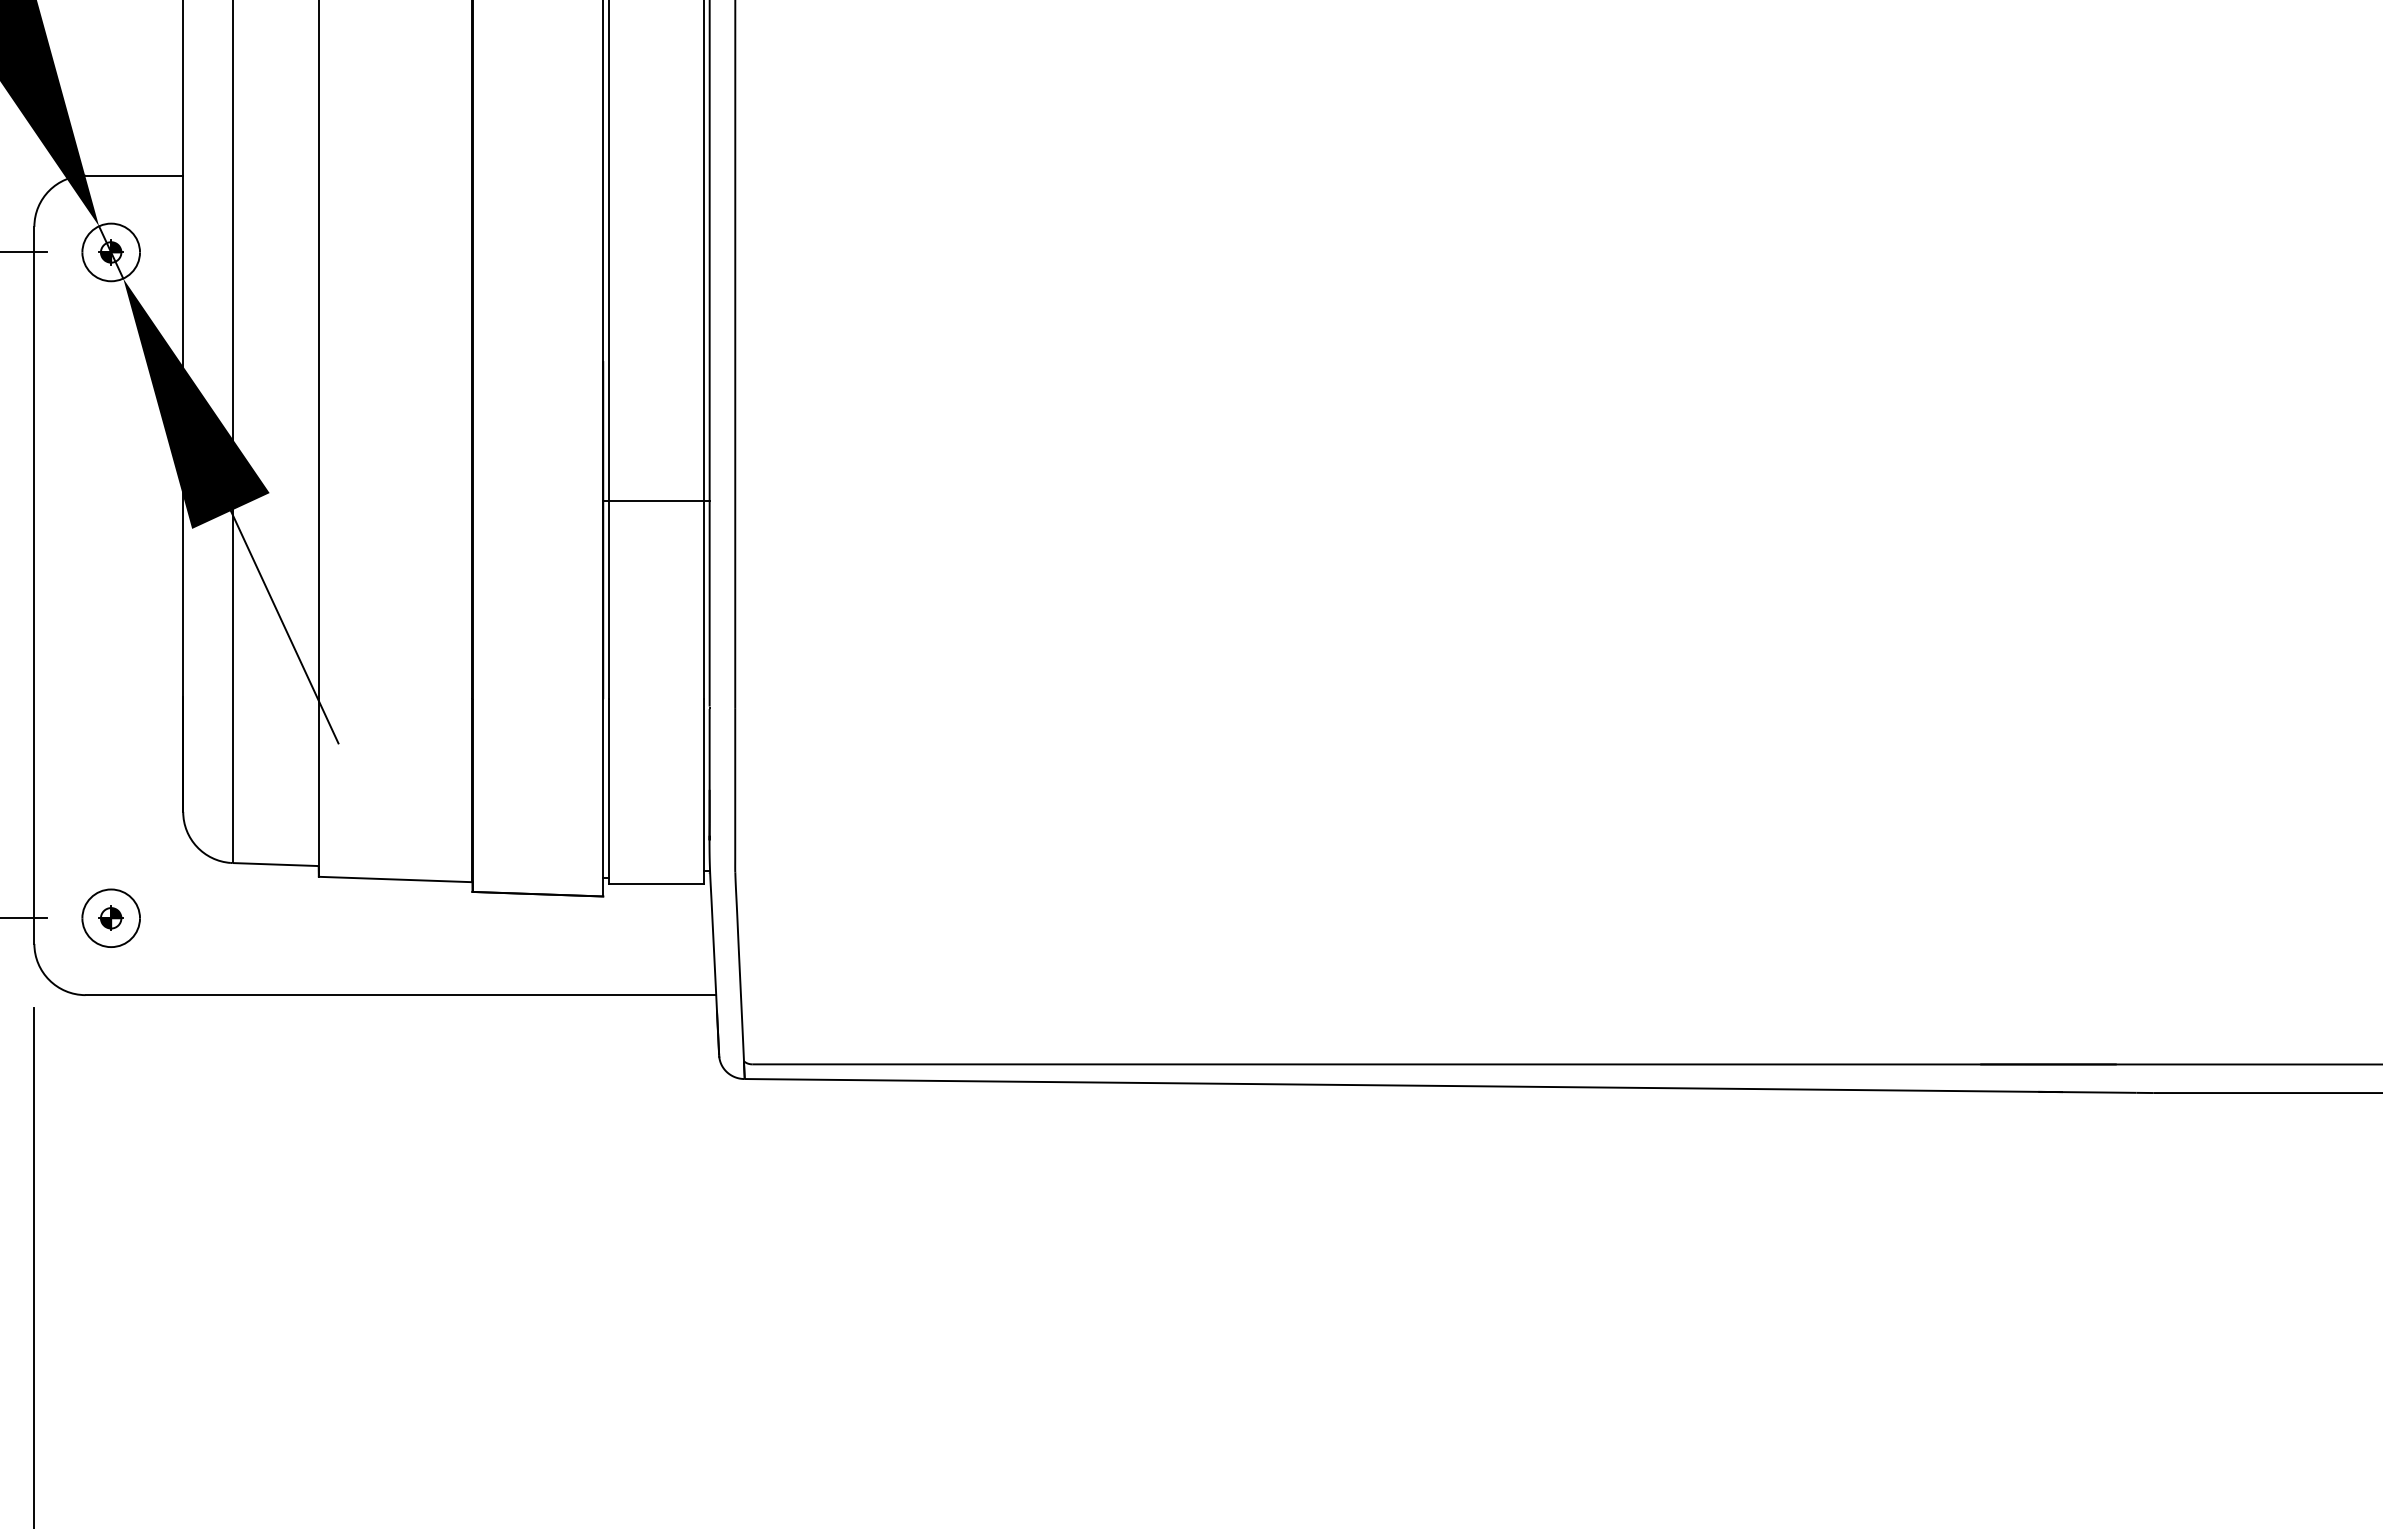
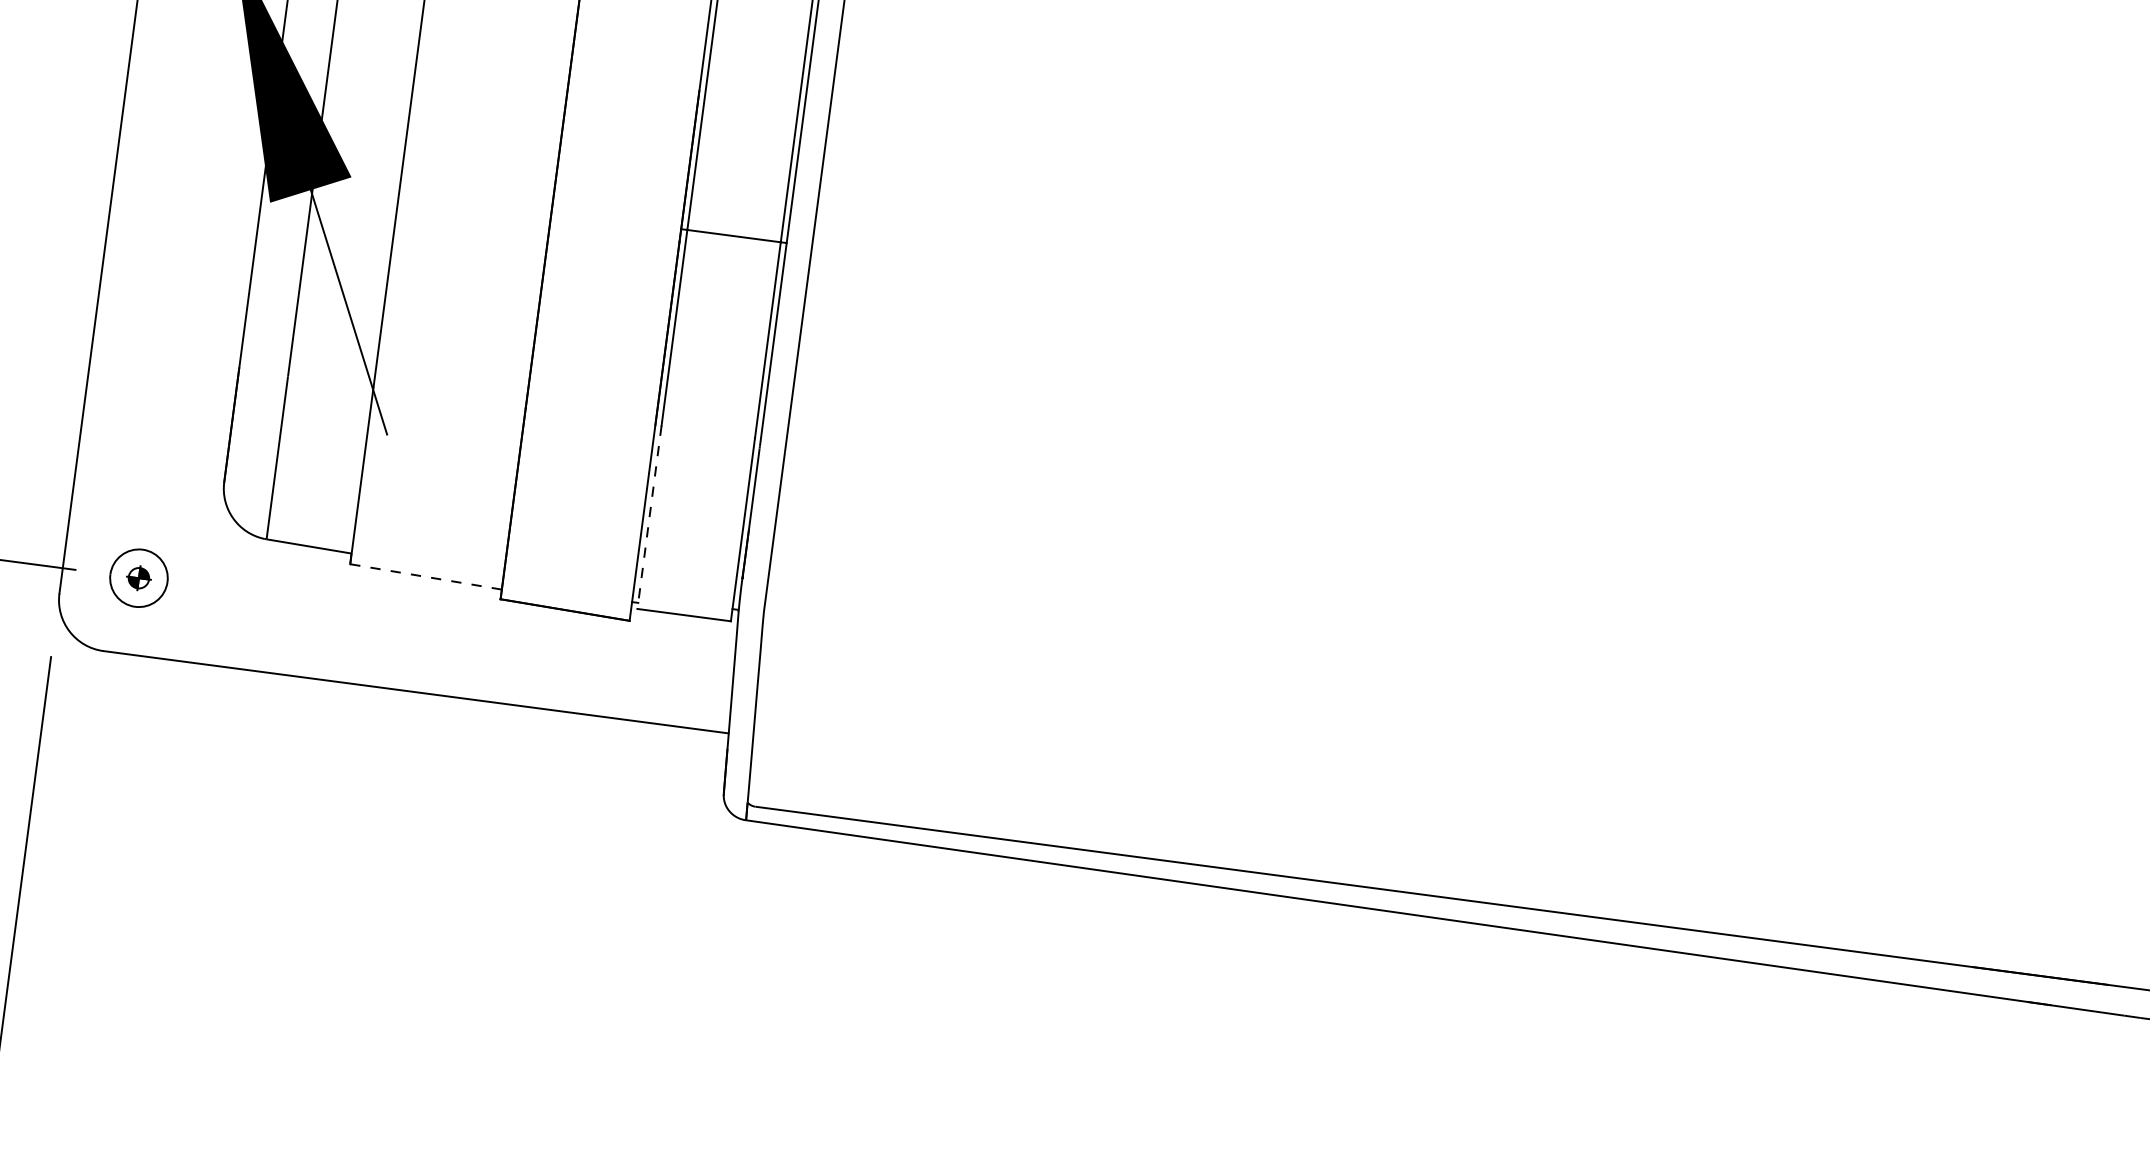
line: (609, 791) -> (649, 517), solid -> dashed
line: (395, 879) -> (425, 576), solid -> dashed

